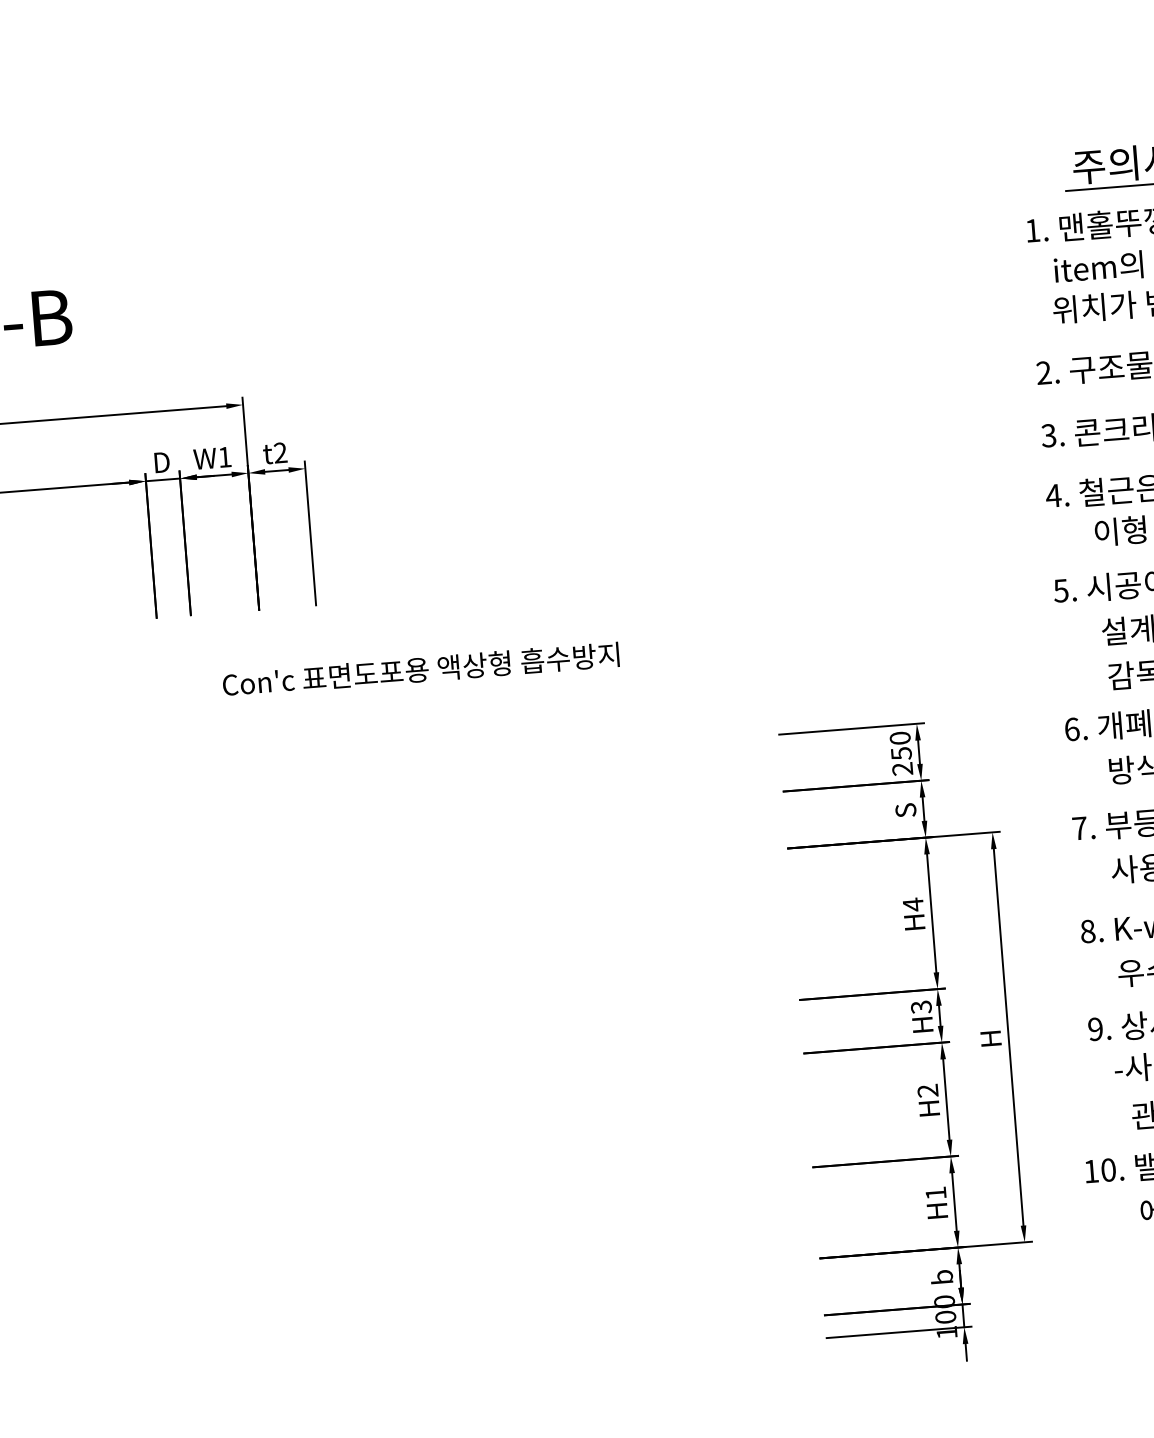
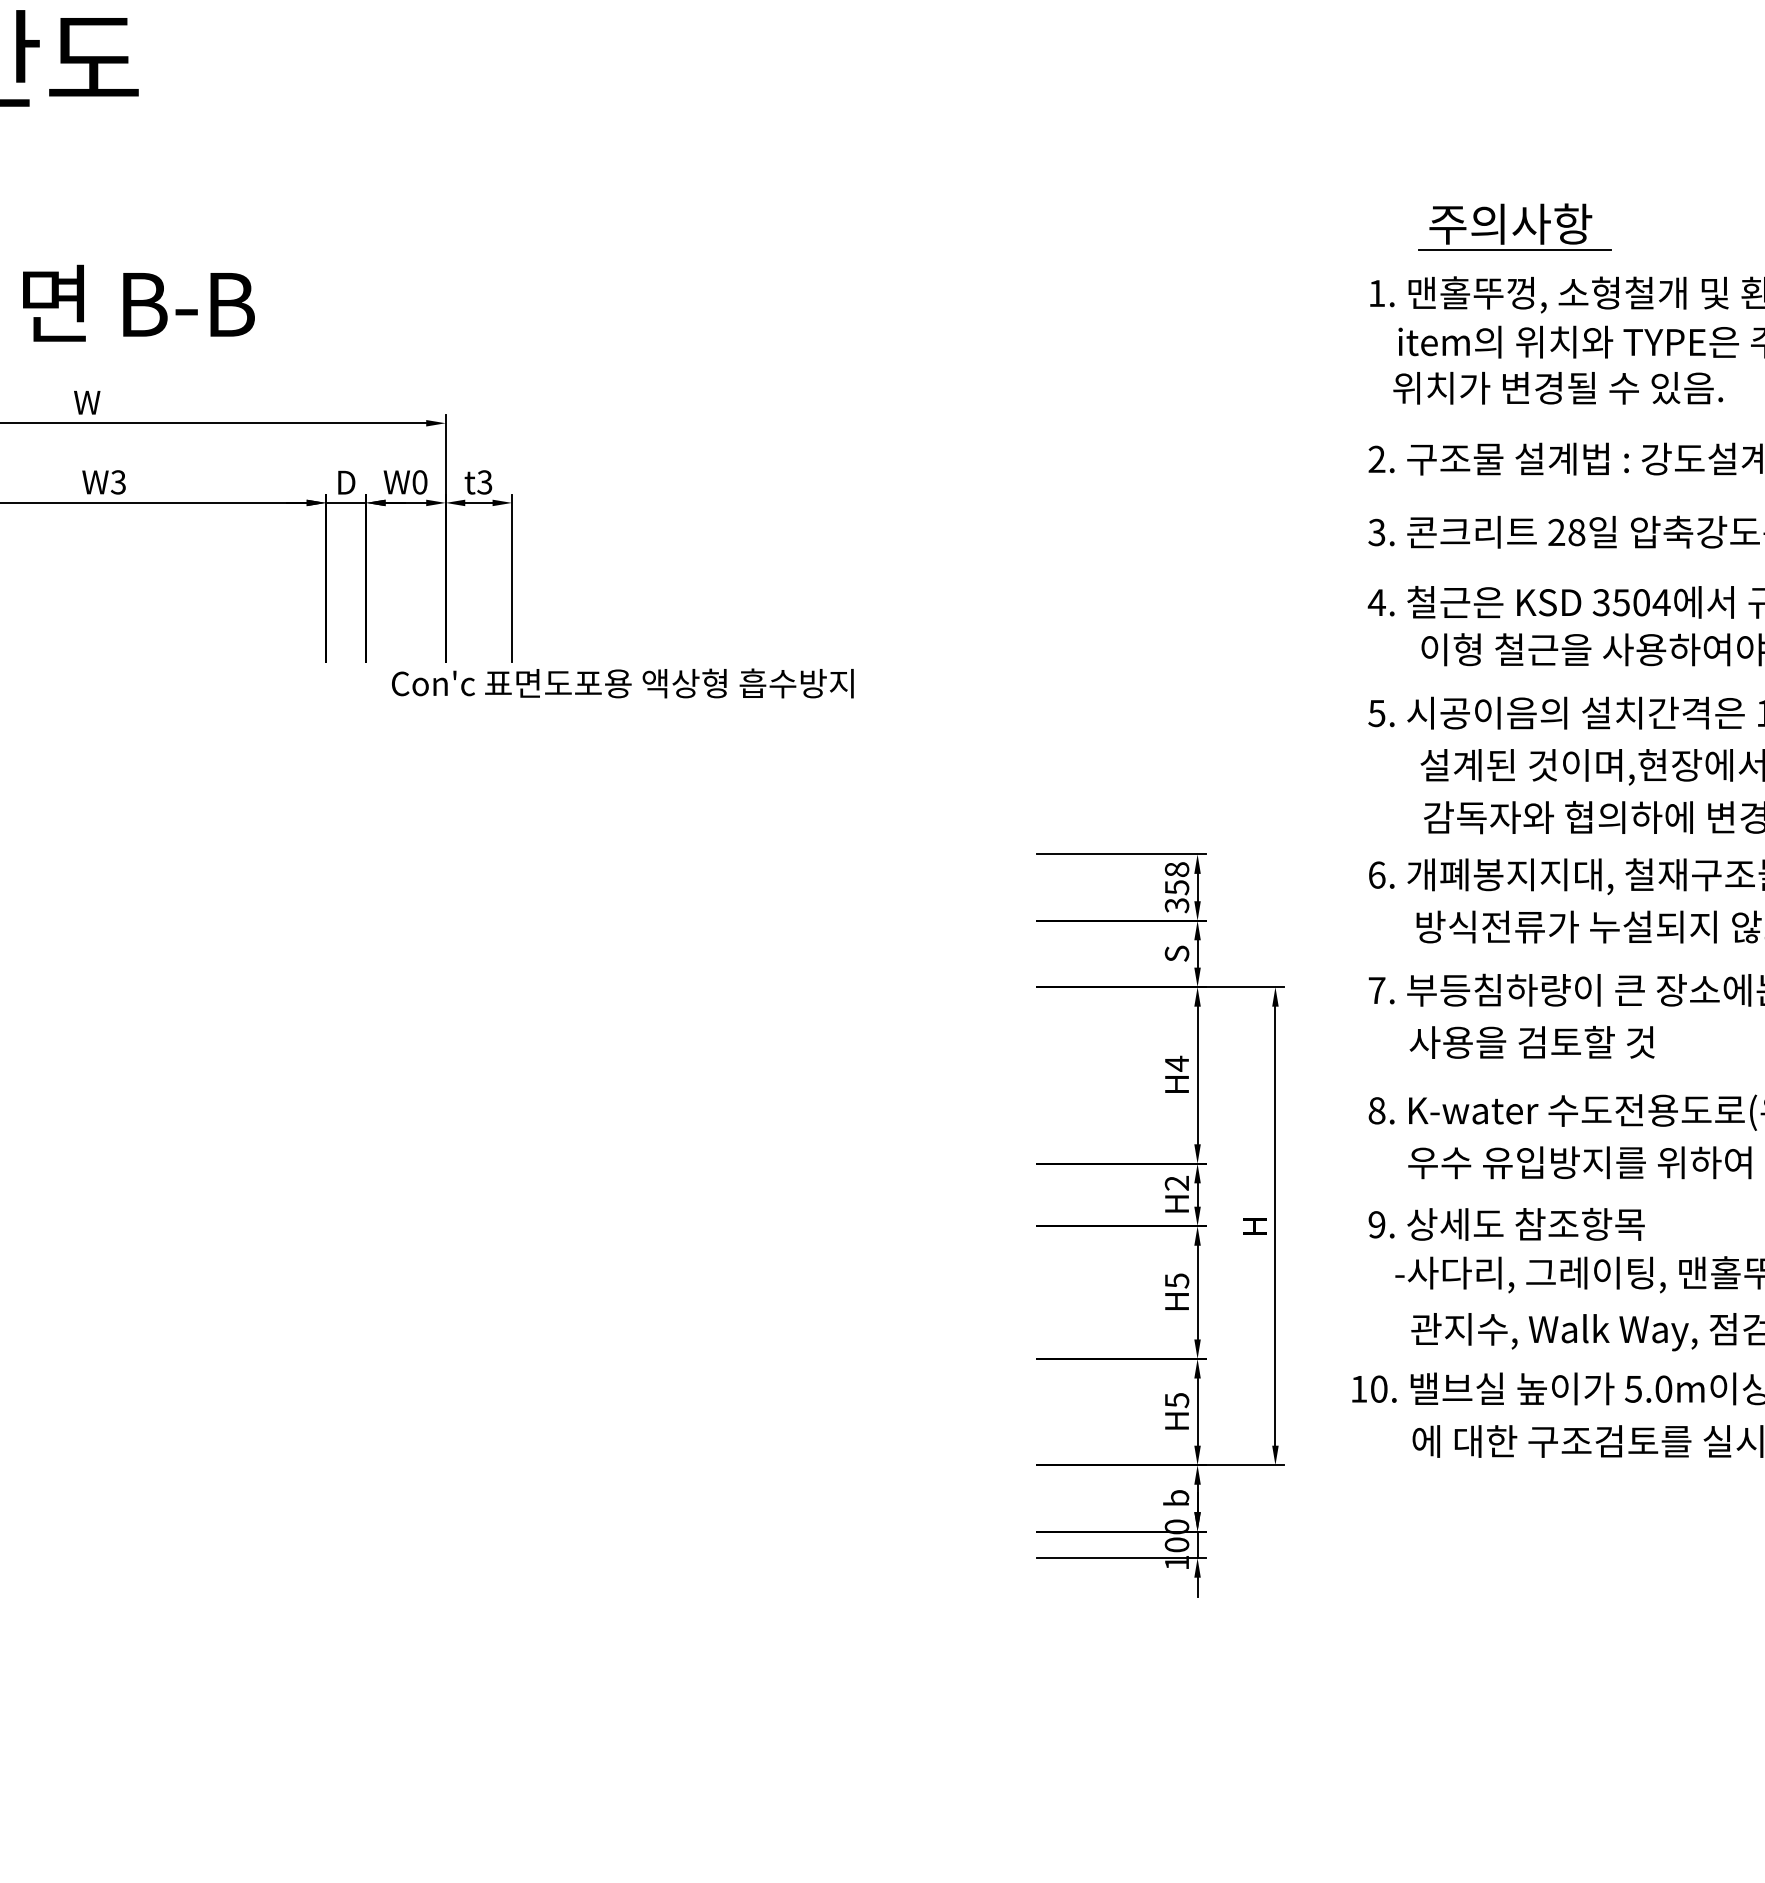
text: (280, 453) -> (484, 482), t2 -> t3
text: (224, 457) -> (419, 482), W1 -> W0
text: (420, 669) -> (622, 683), moved
text: (901, 753) -> (1177, 887), 250 -> 358
text: (921, 1006) -> (1177, 1182), H3 -> H2
text: (927, 1090) -> (1176, 1280), H2 -> H5
text: (936, 1193) -> (1177, 1400), H1 -> H5

